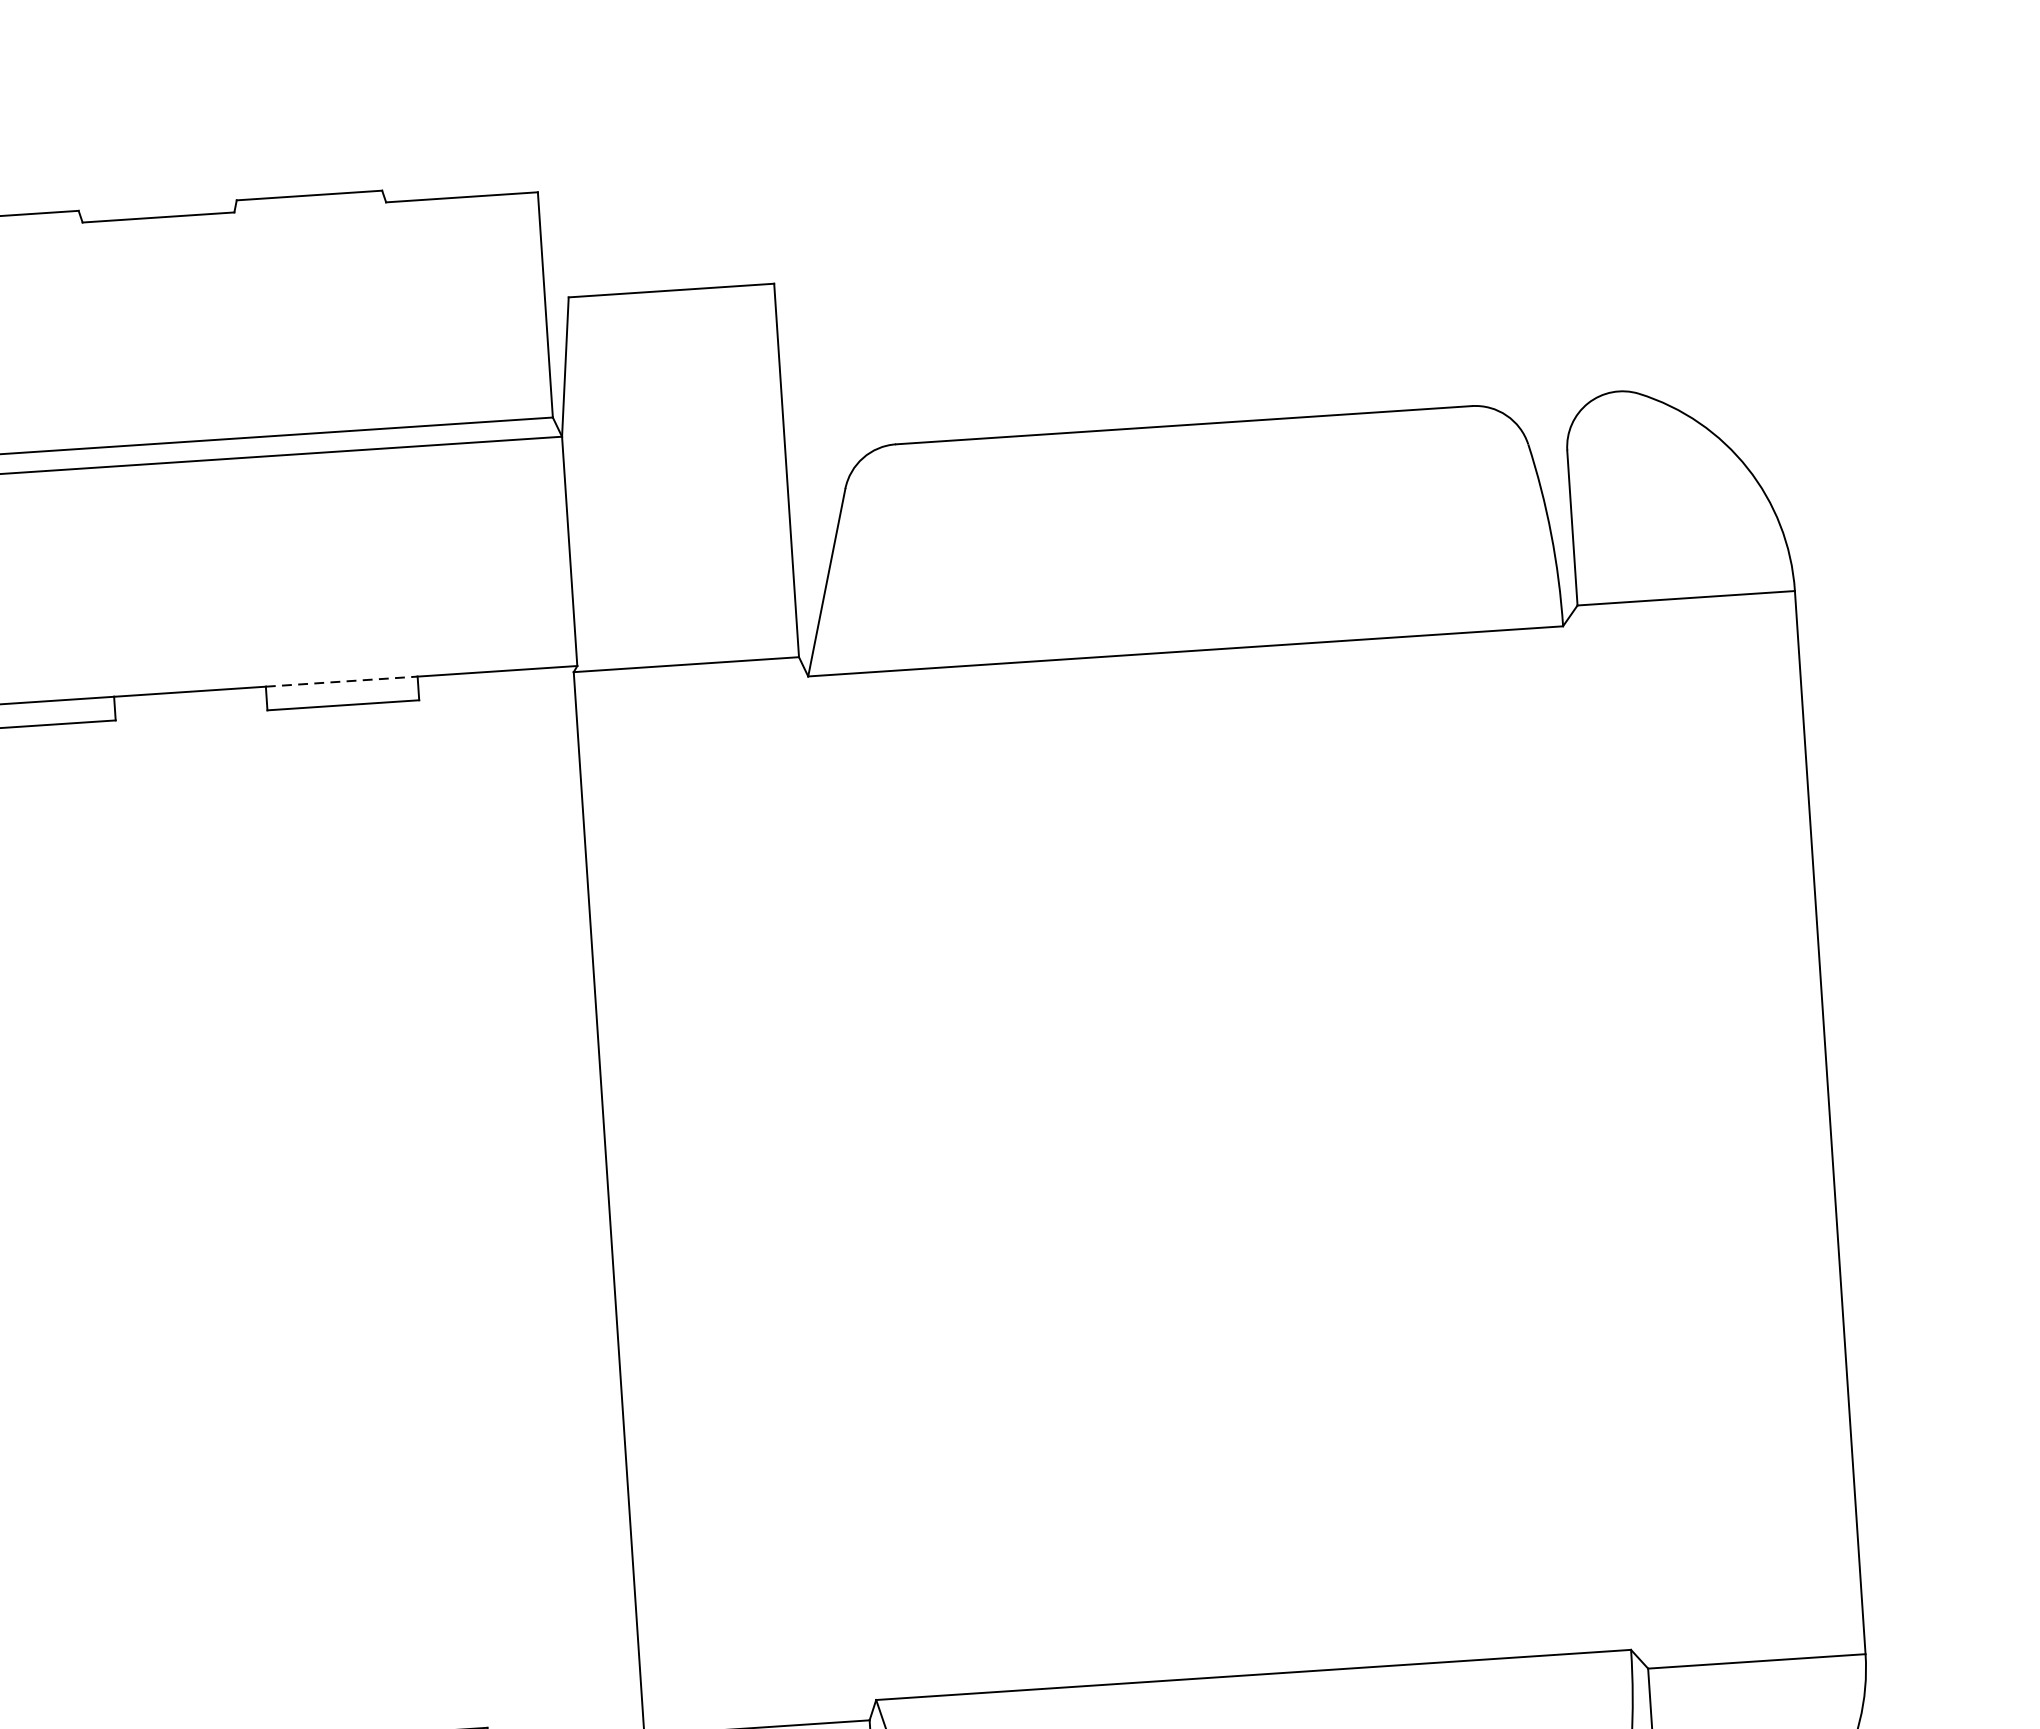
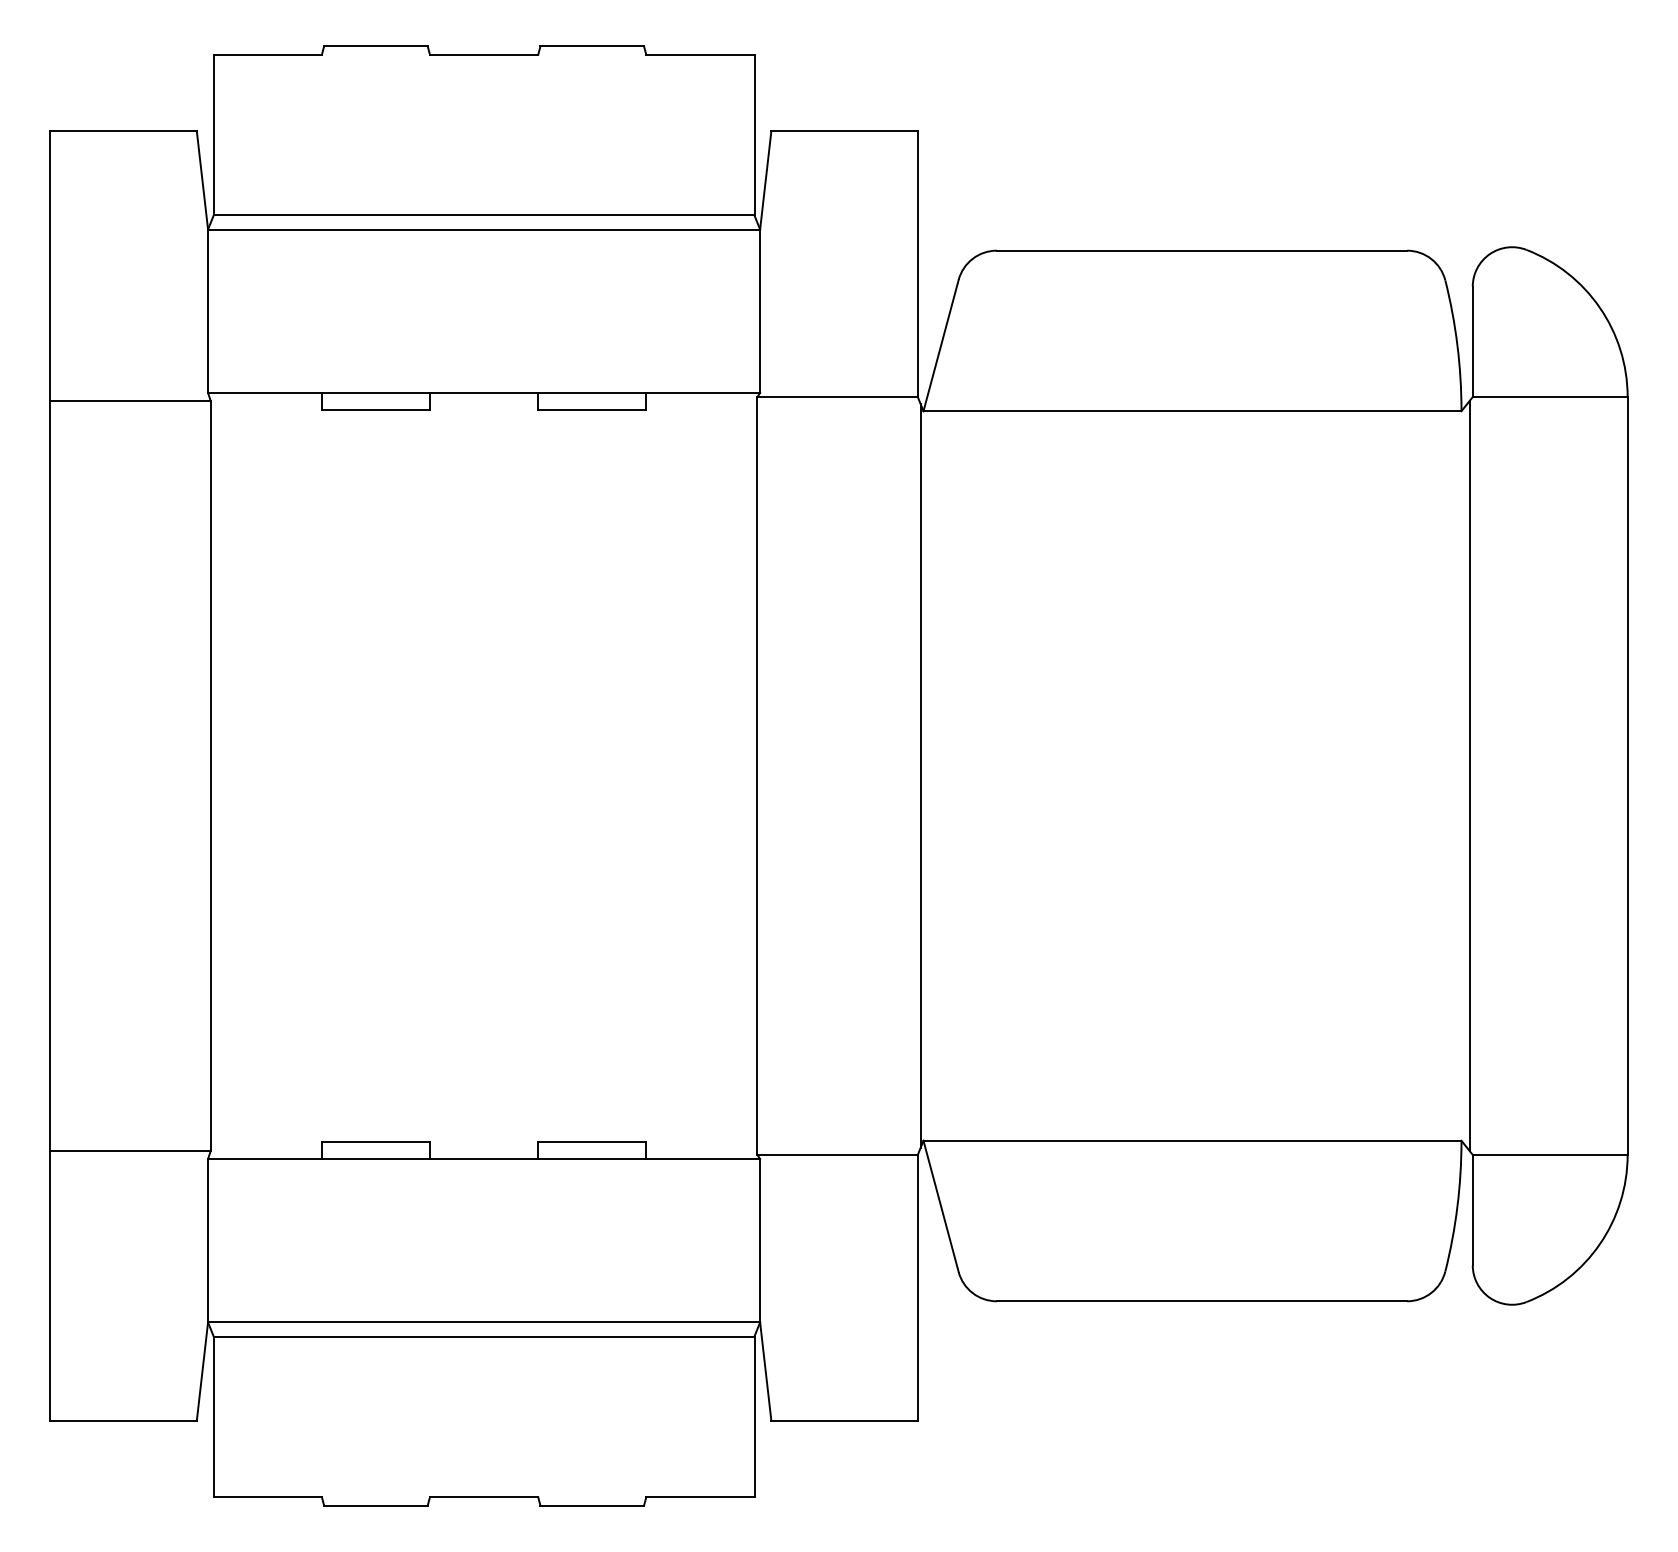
line: (342, 680) -> (592, 392), dashed -> solid
line: (1608, 1136) -> (1469, 775), added
line: (837, 1187) -> (920, 775), added

